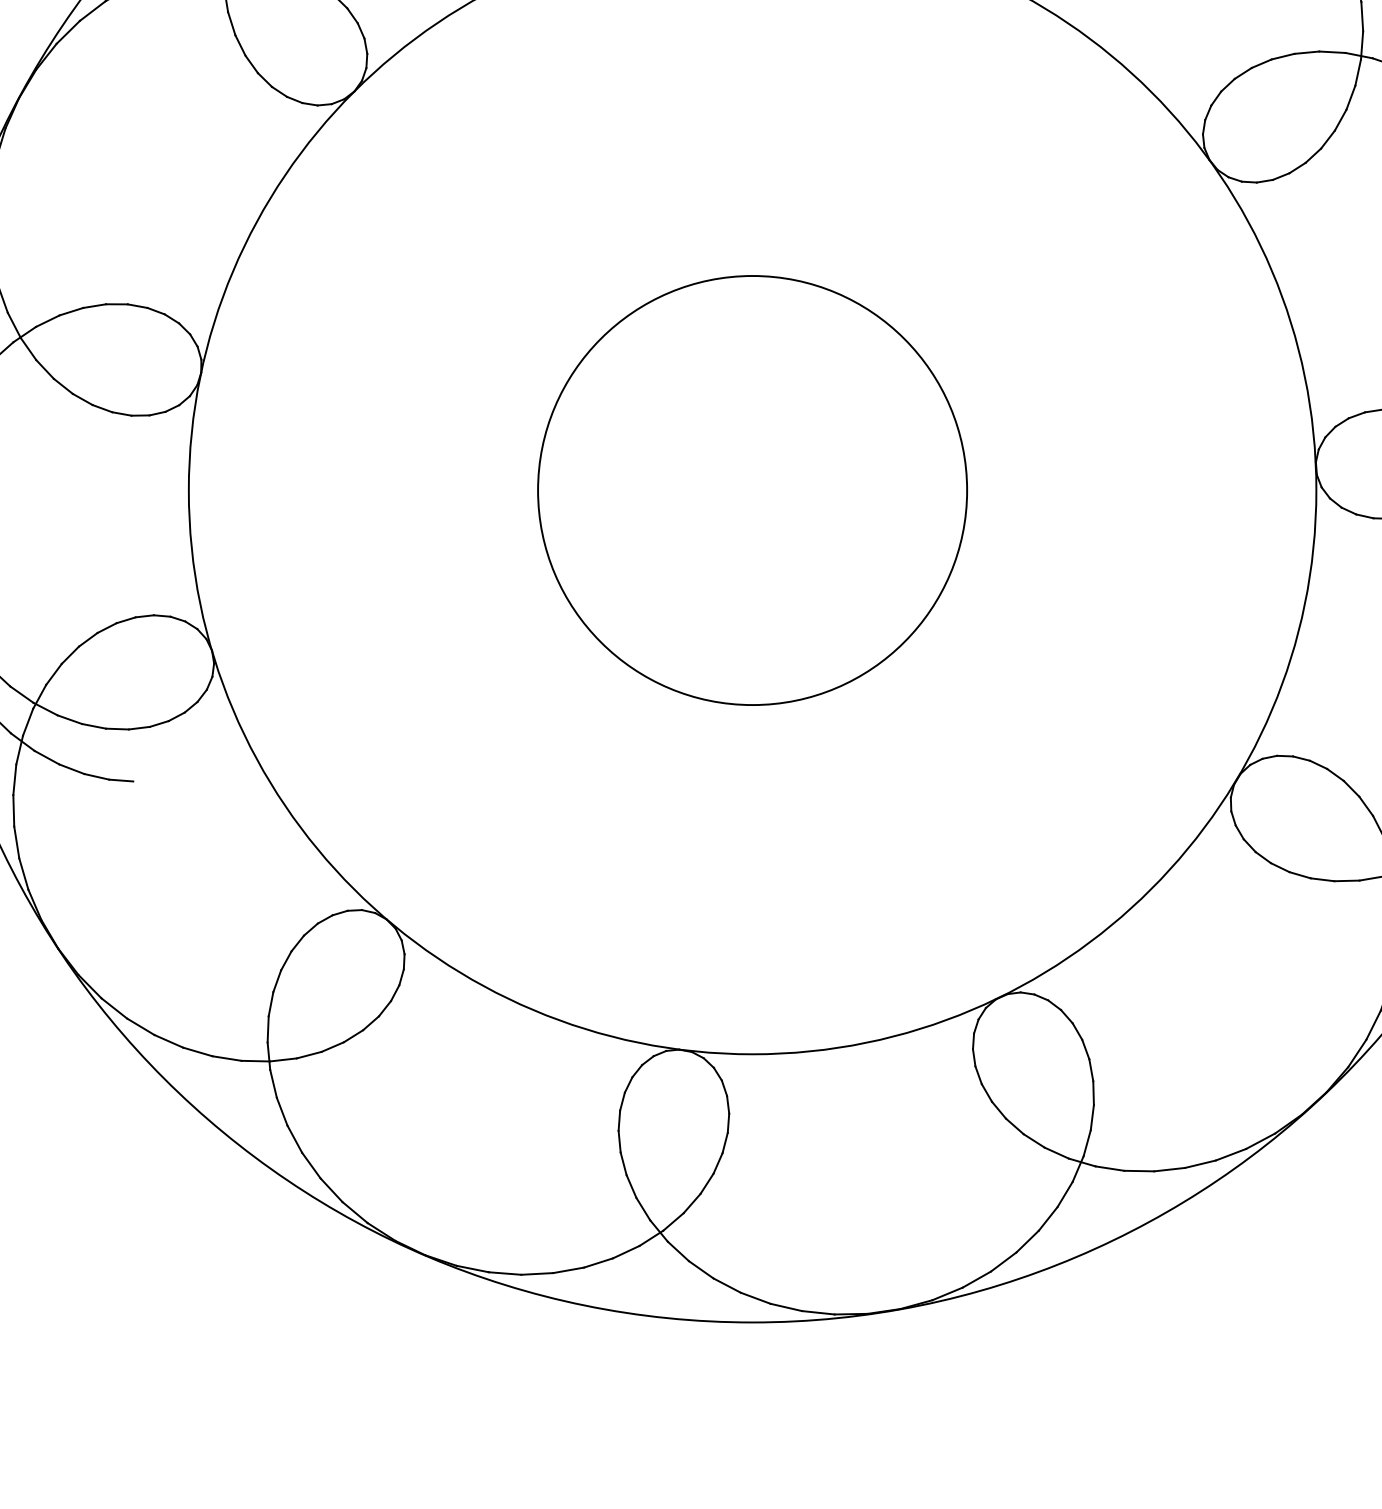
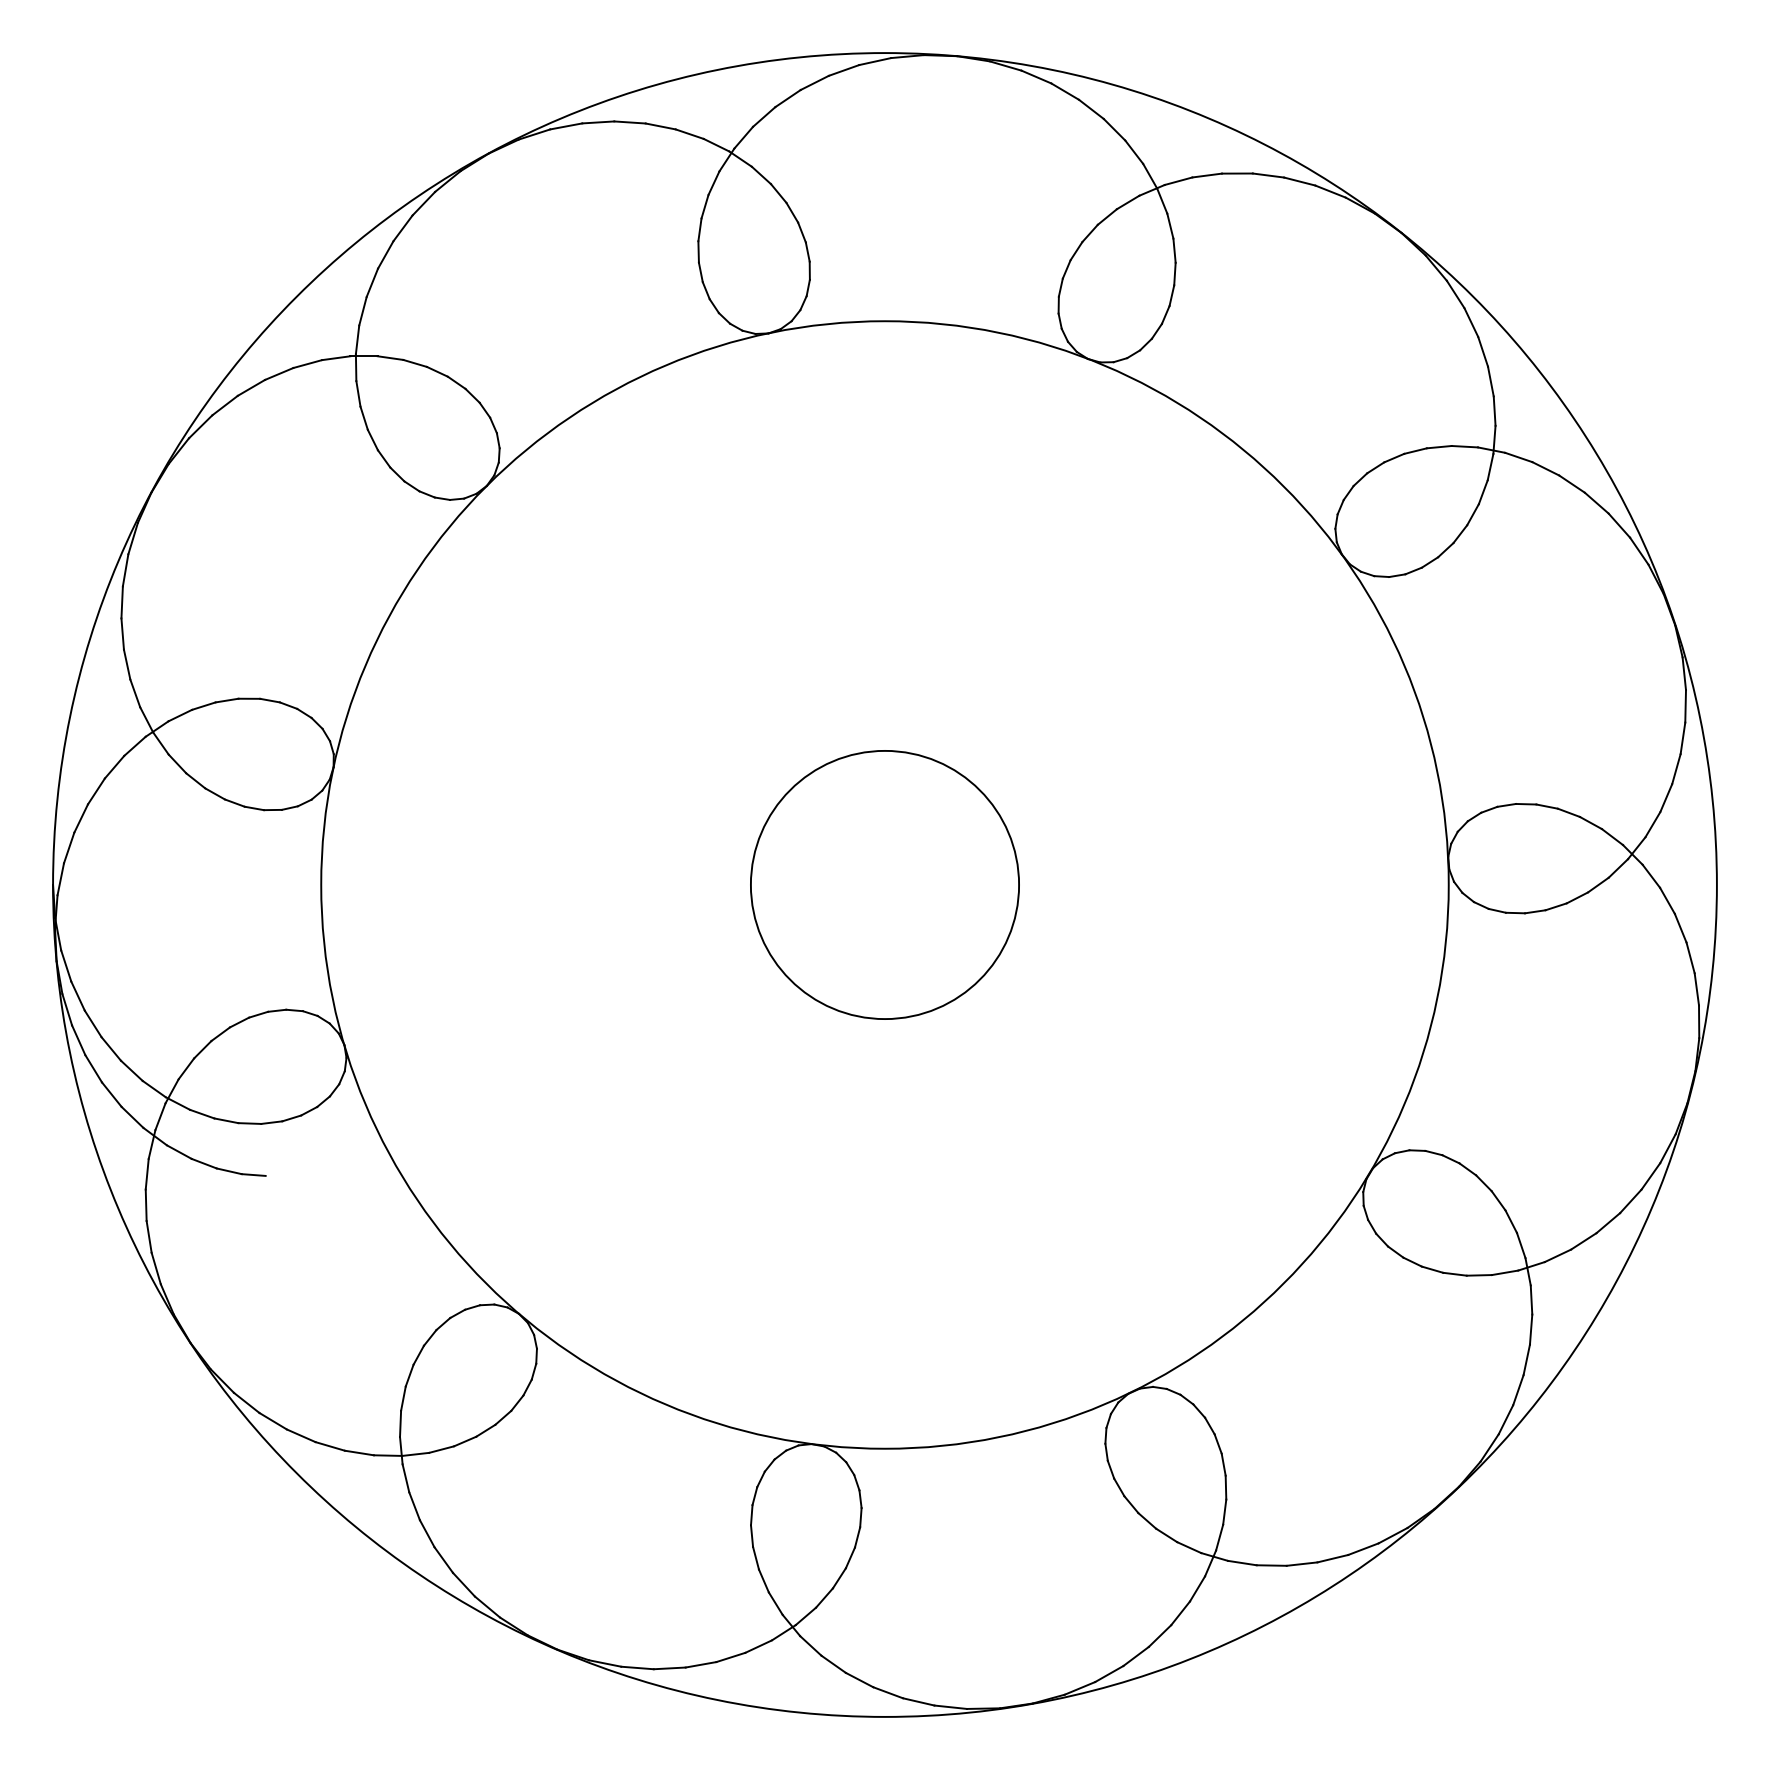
circle: (752, 490) -> (884, 884), size x0.62

